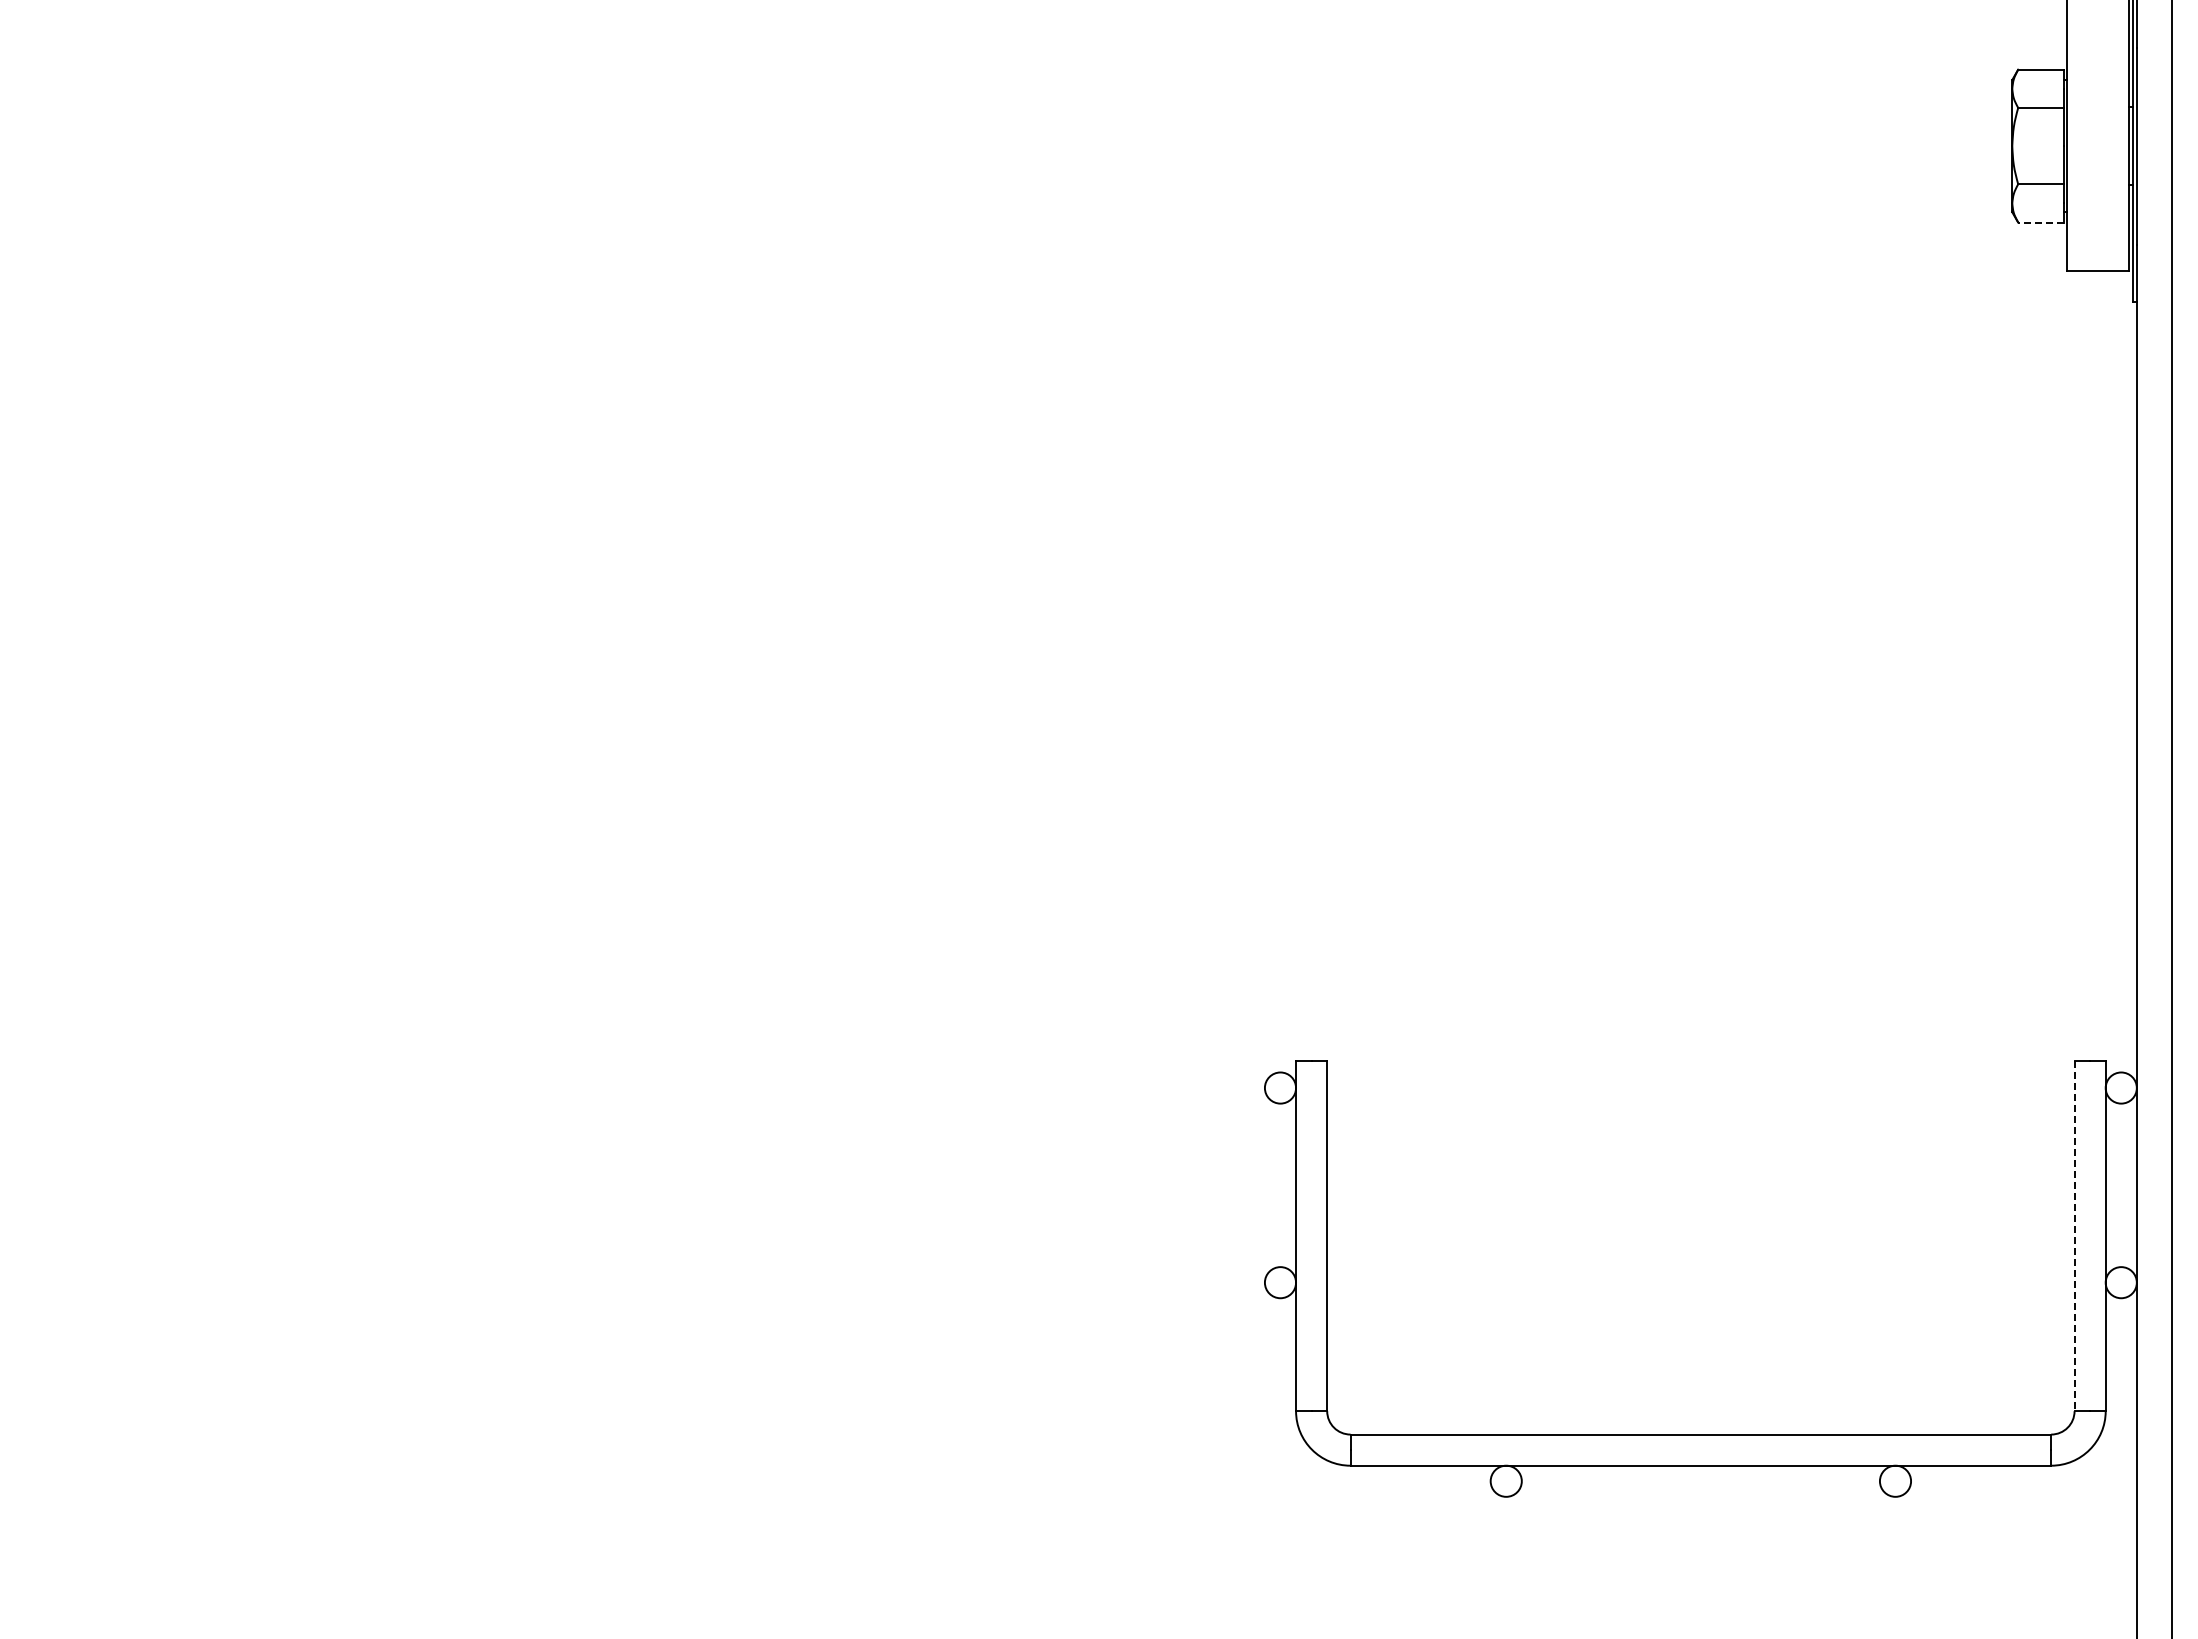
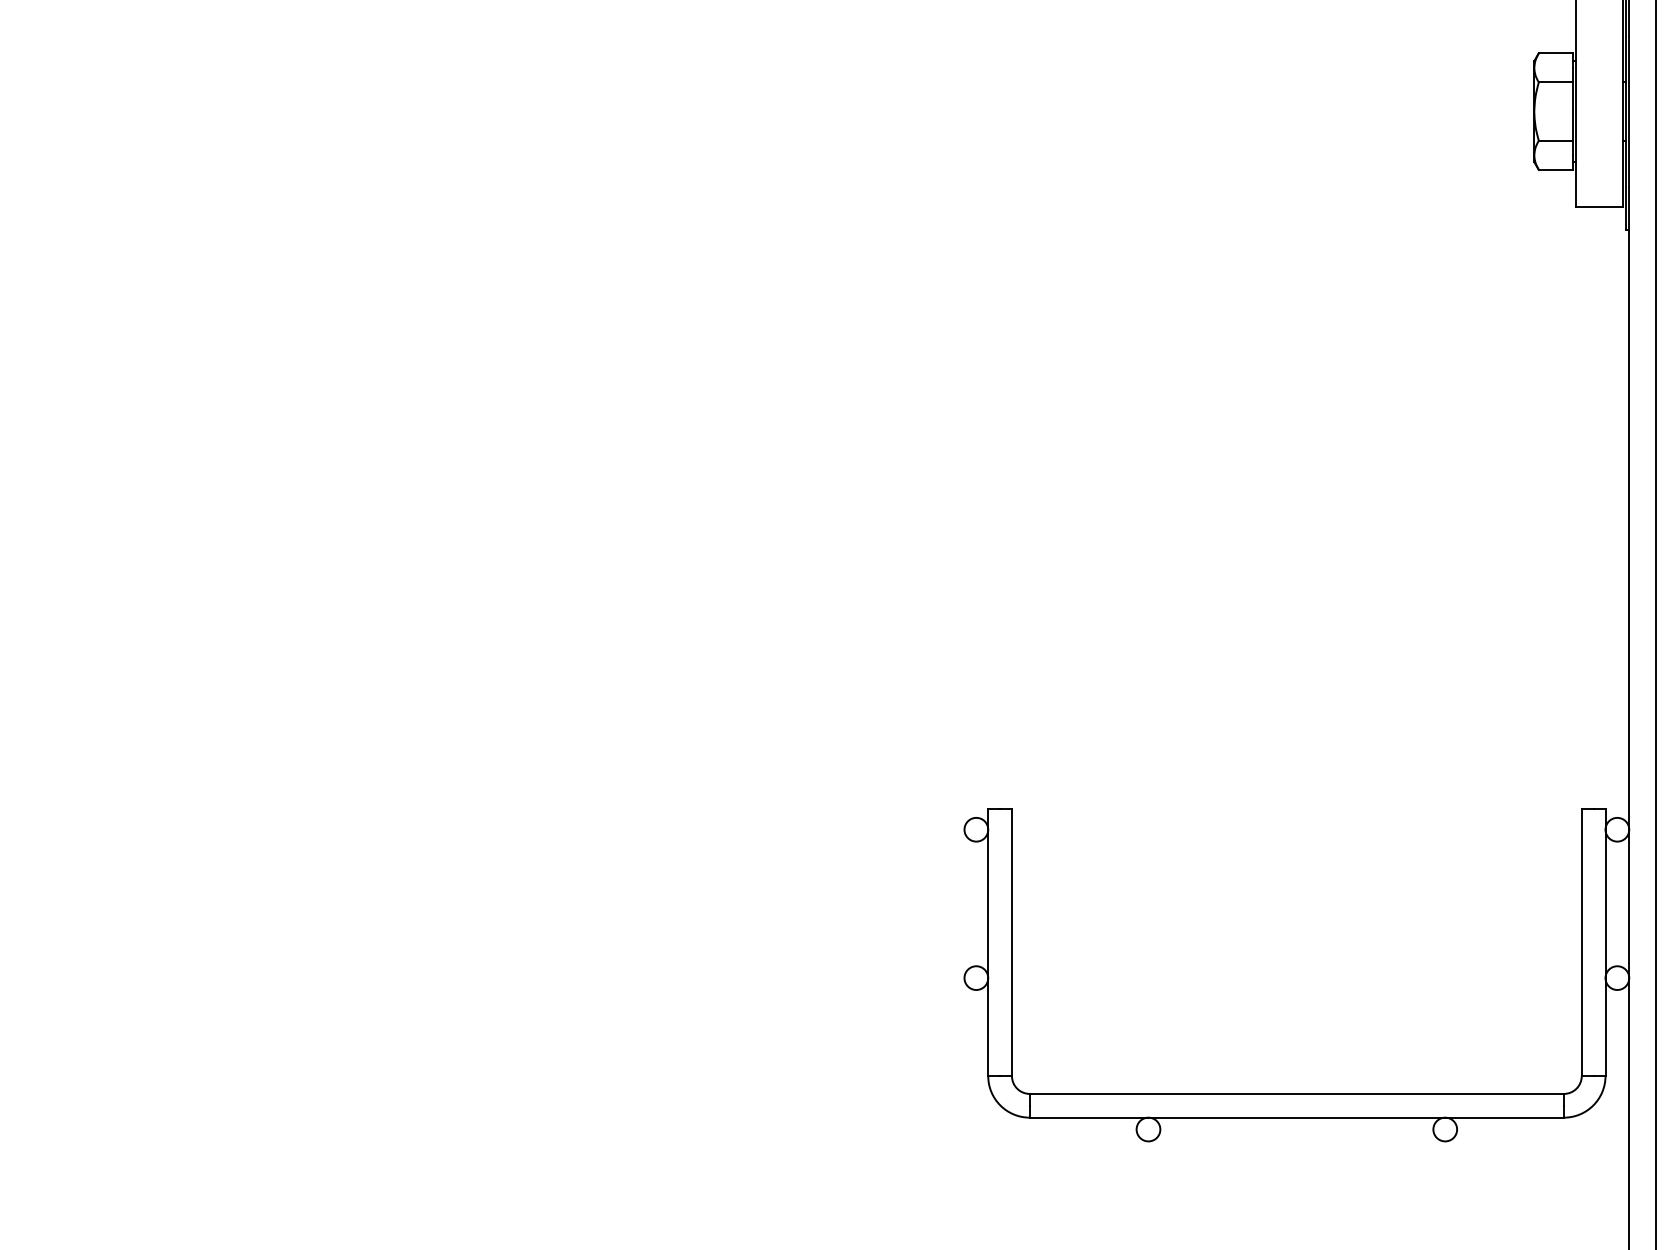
line: (2040, 222) -> (1555, 169), dashed -> solid
line: (2074, 1236) -> (1581, 942), dashed -> solid

